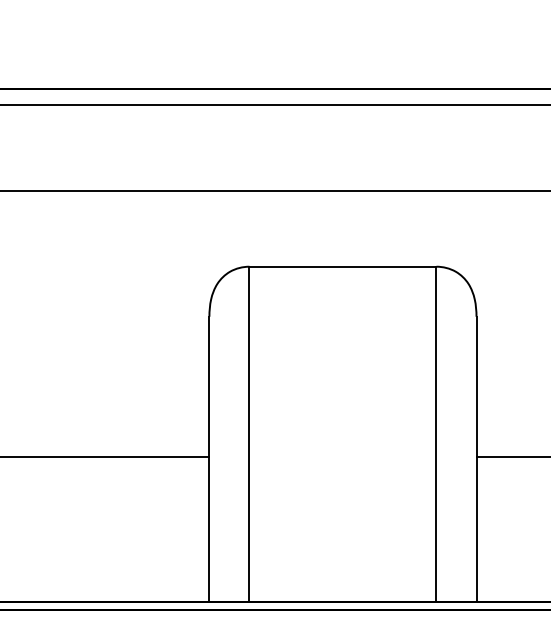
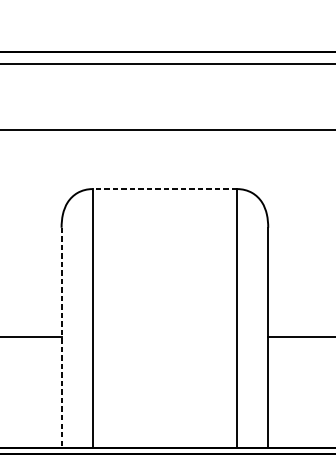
line: (342, 266) -> (164, 188), solid -> dashed
line: (209, 459) -> (61, 338), solid -> dashed

